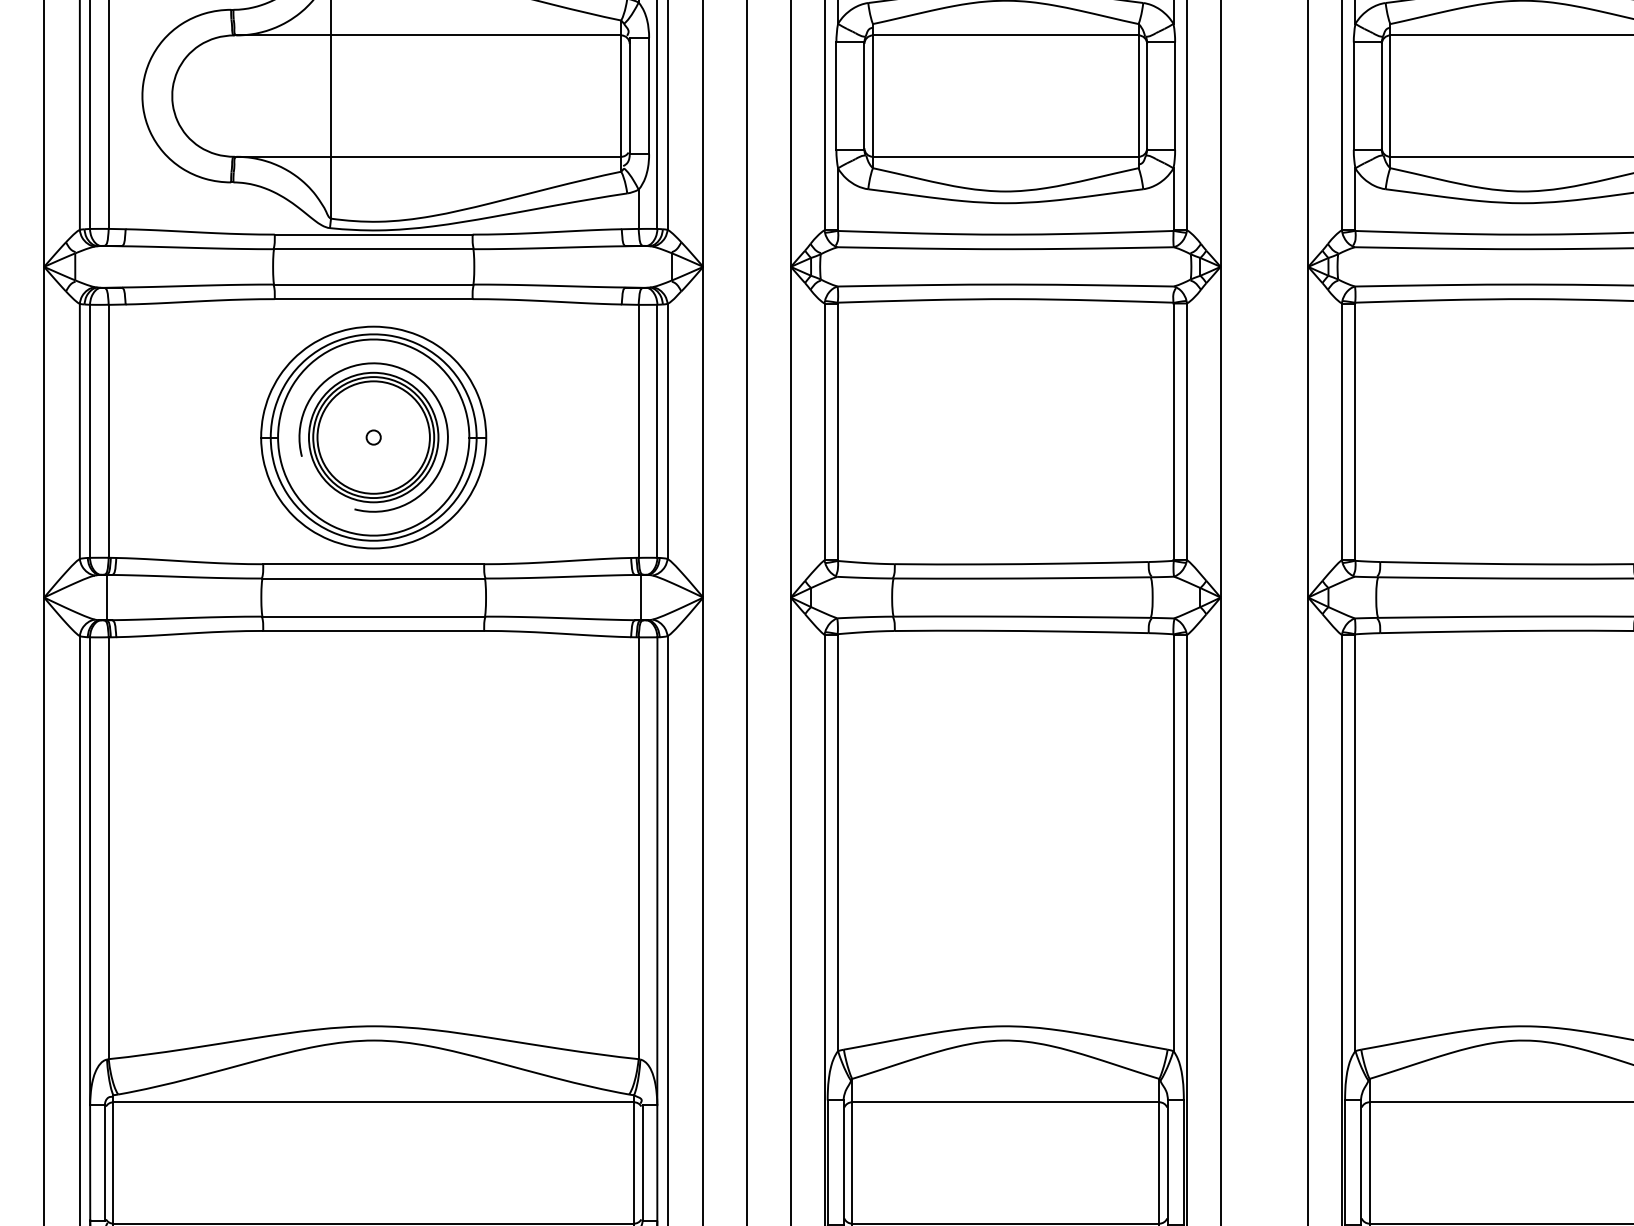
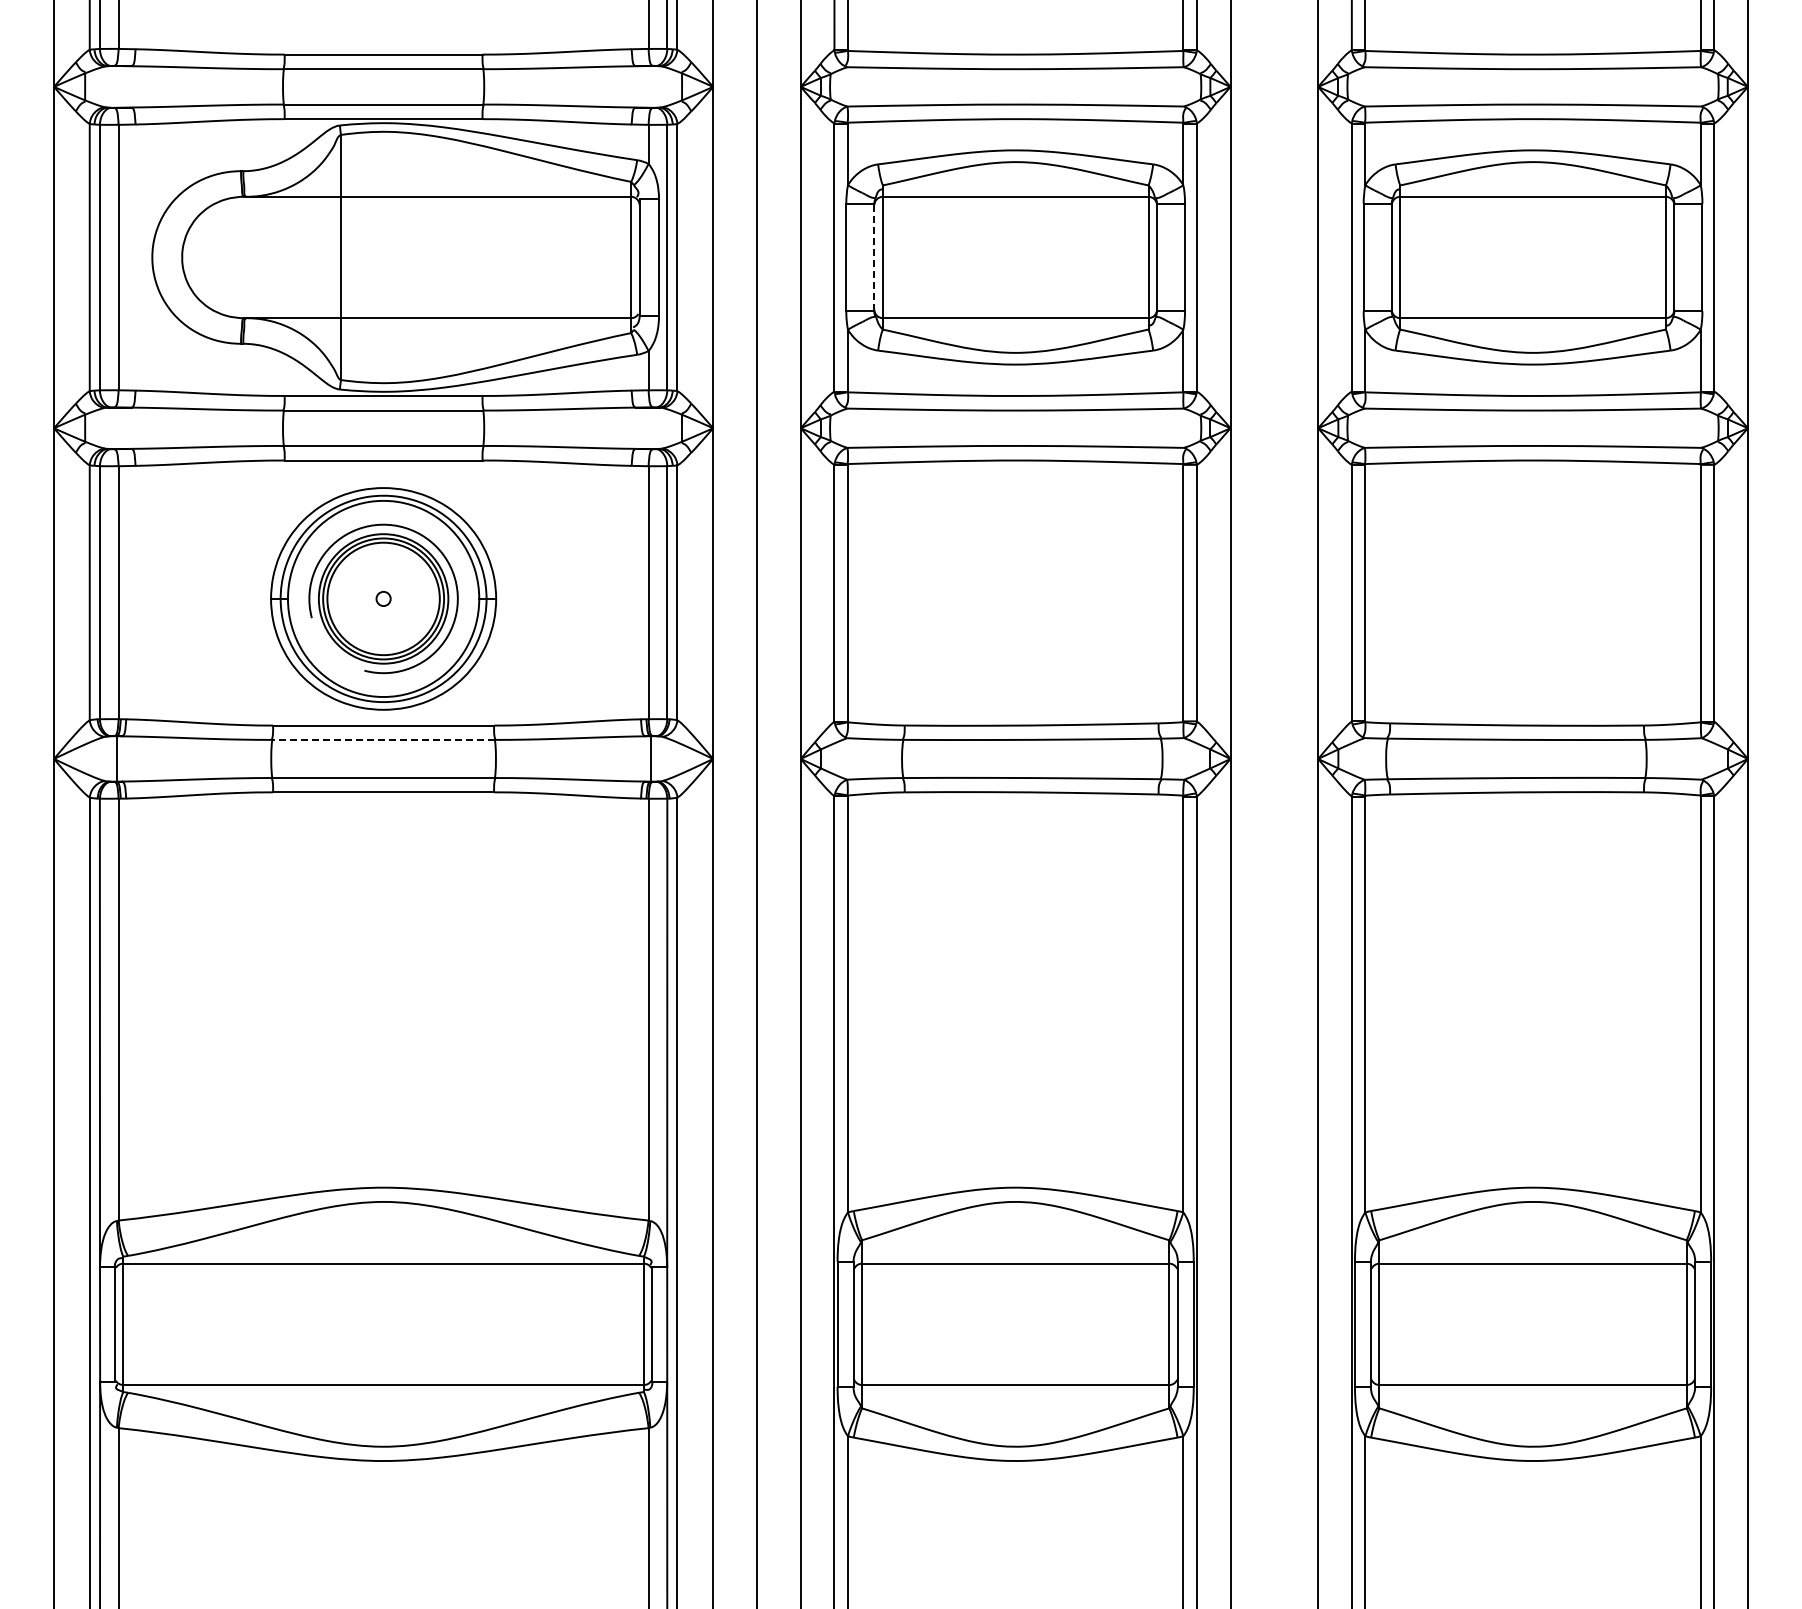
line: (864, 96) -> (874, 257), solid -> dashed
line: (373, 578) -> (383, 739), solid -> dashed

